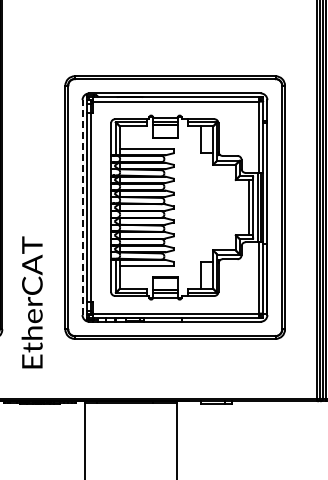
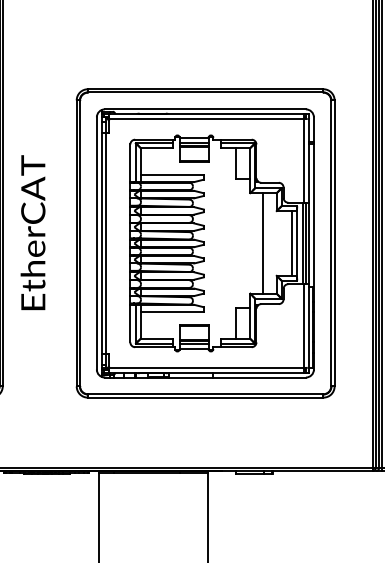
line: (82, 207) -> (96, 243), dashed -> solid
line: (223, 207) -> (262, 243), added
text: (31, 302) -> (32, 232), moved

